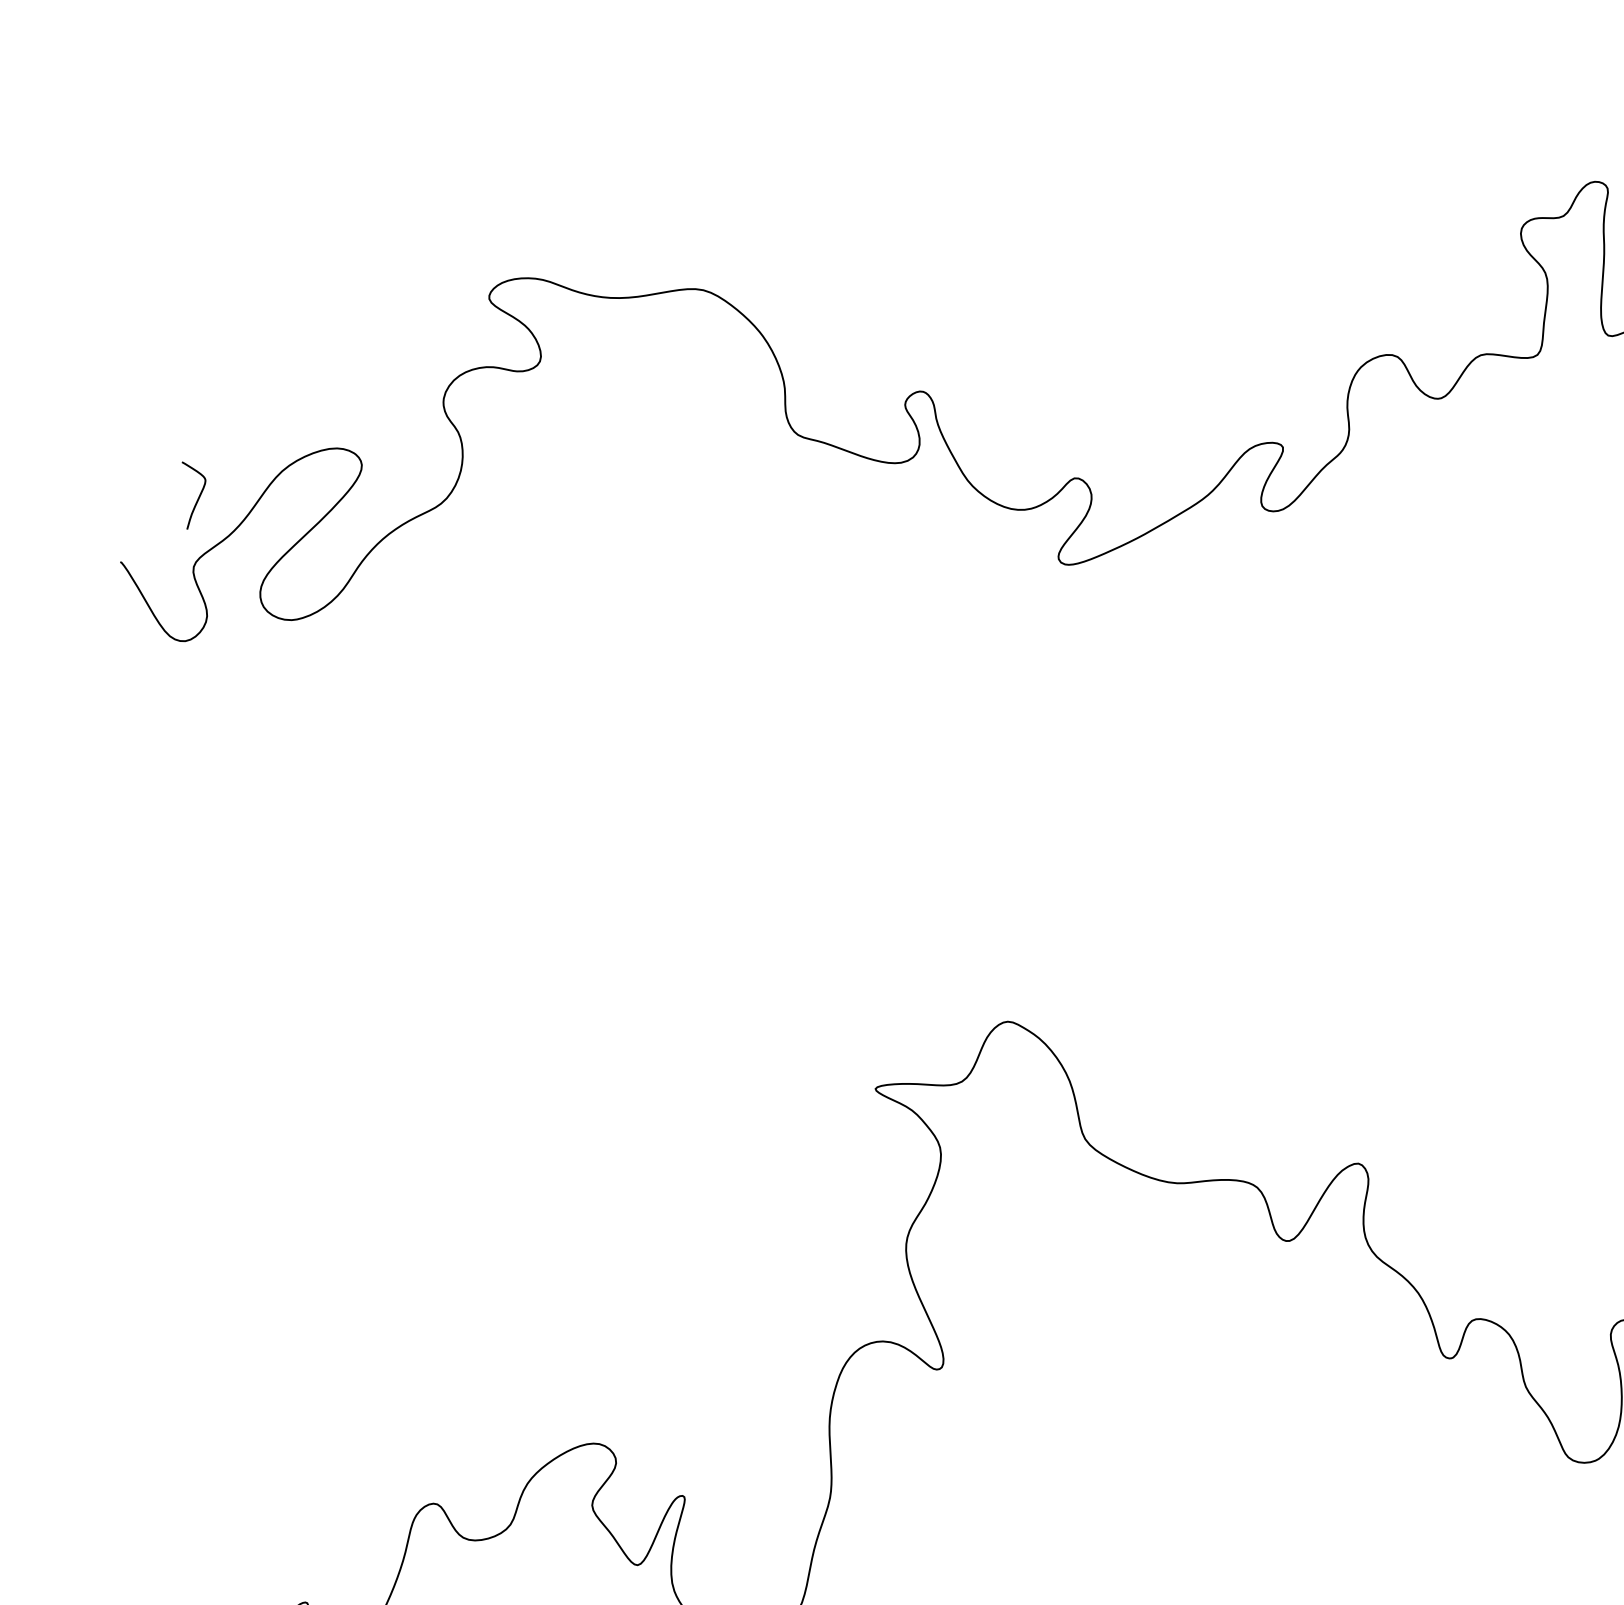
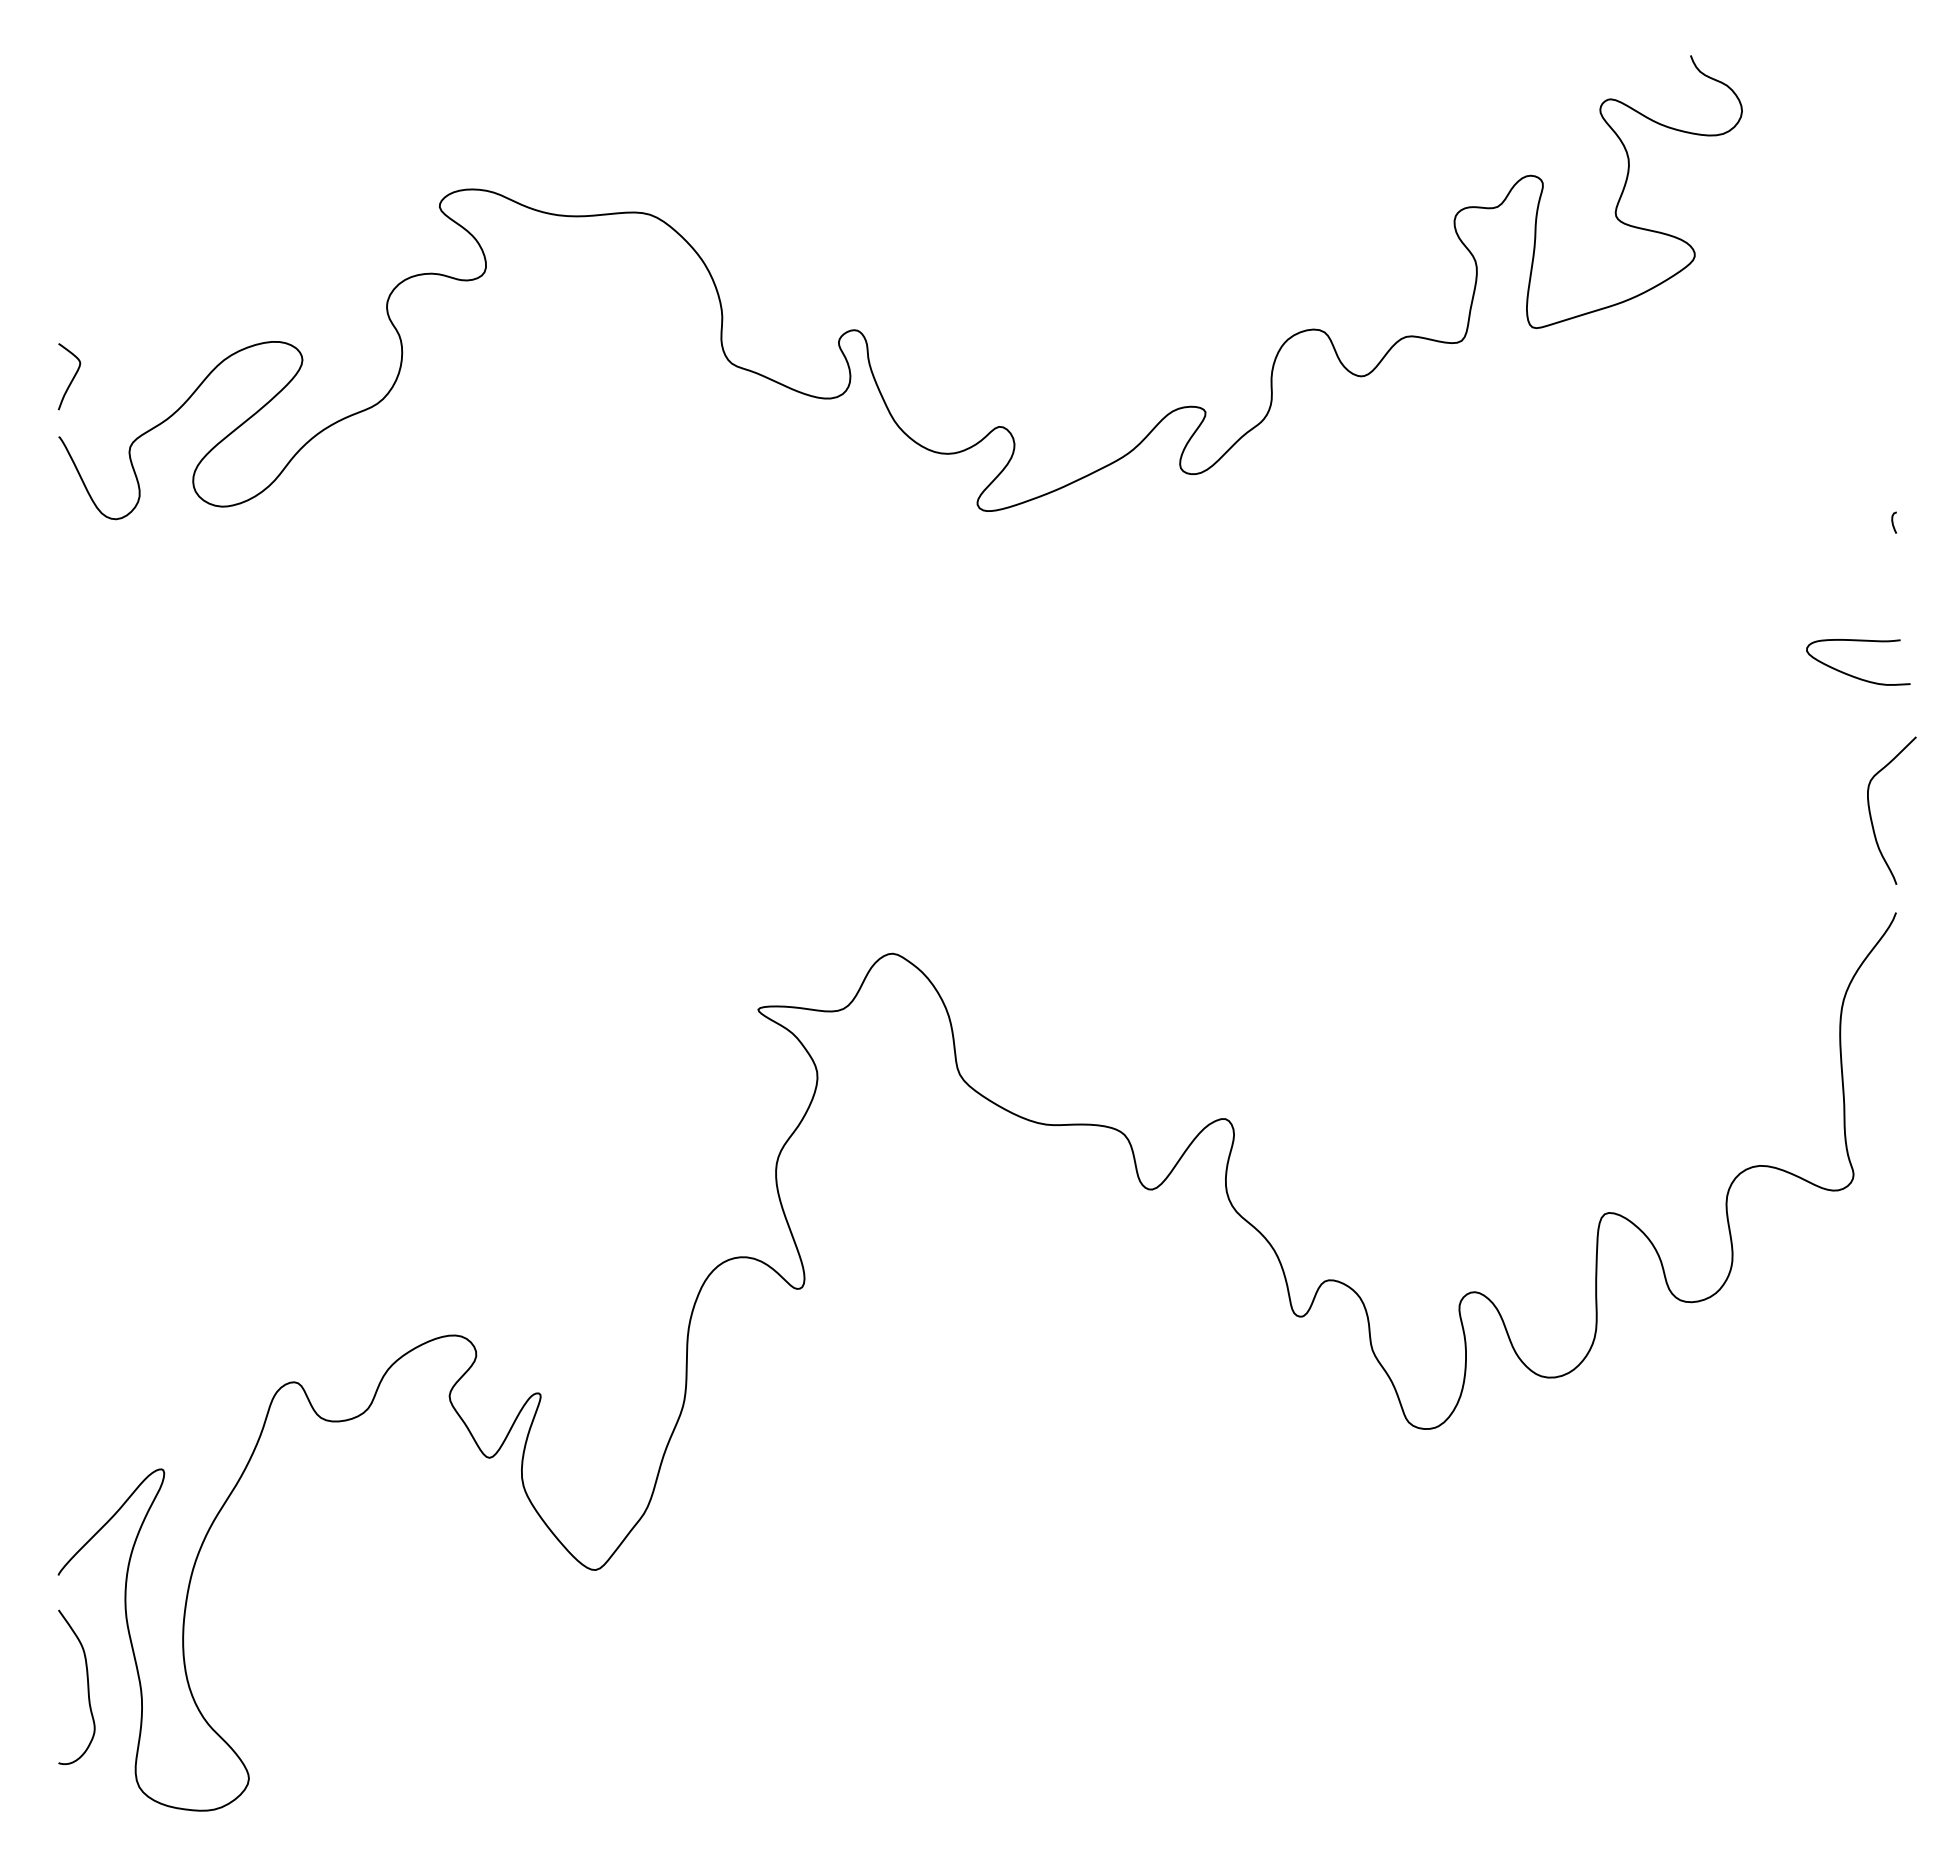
curve: (198, 495) -> (72, 377), moved

